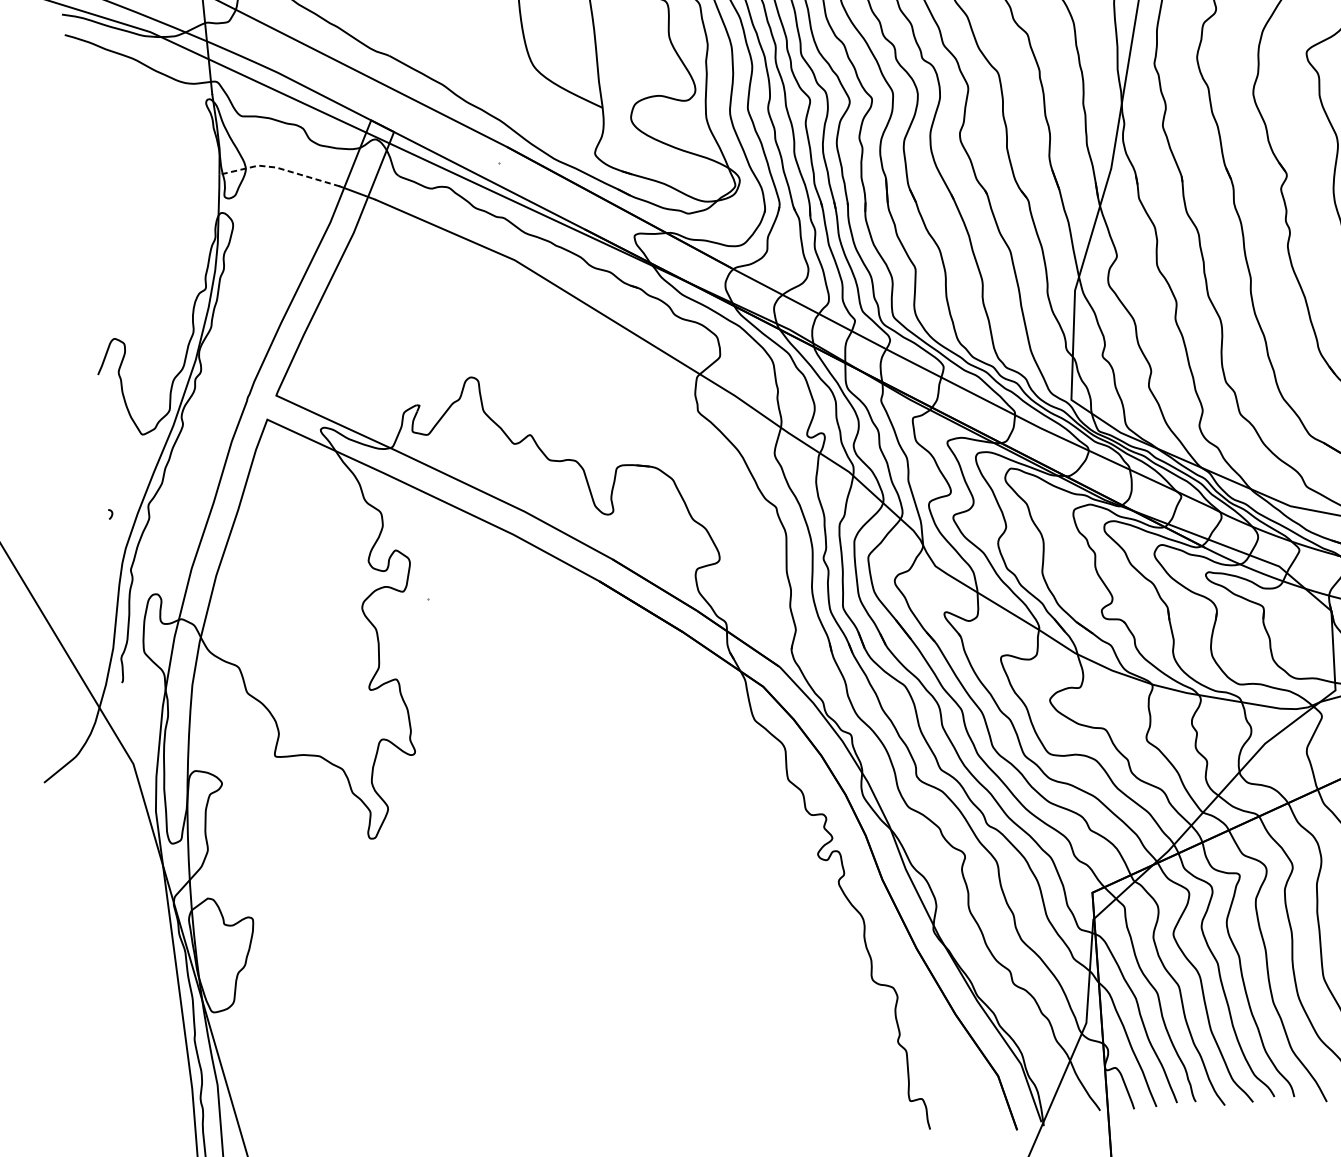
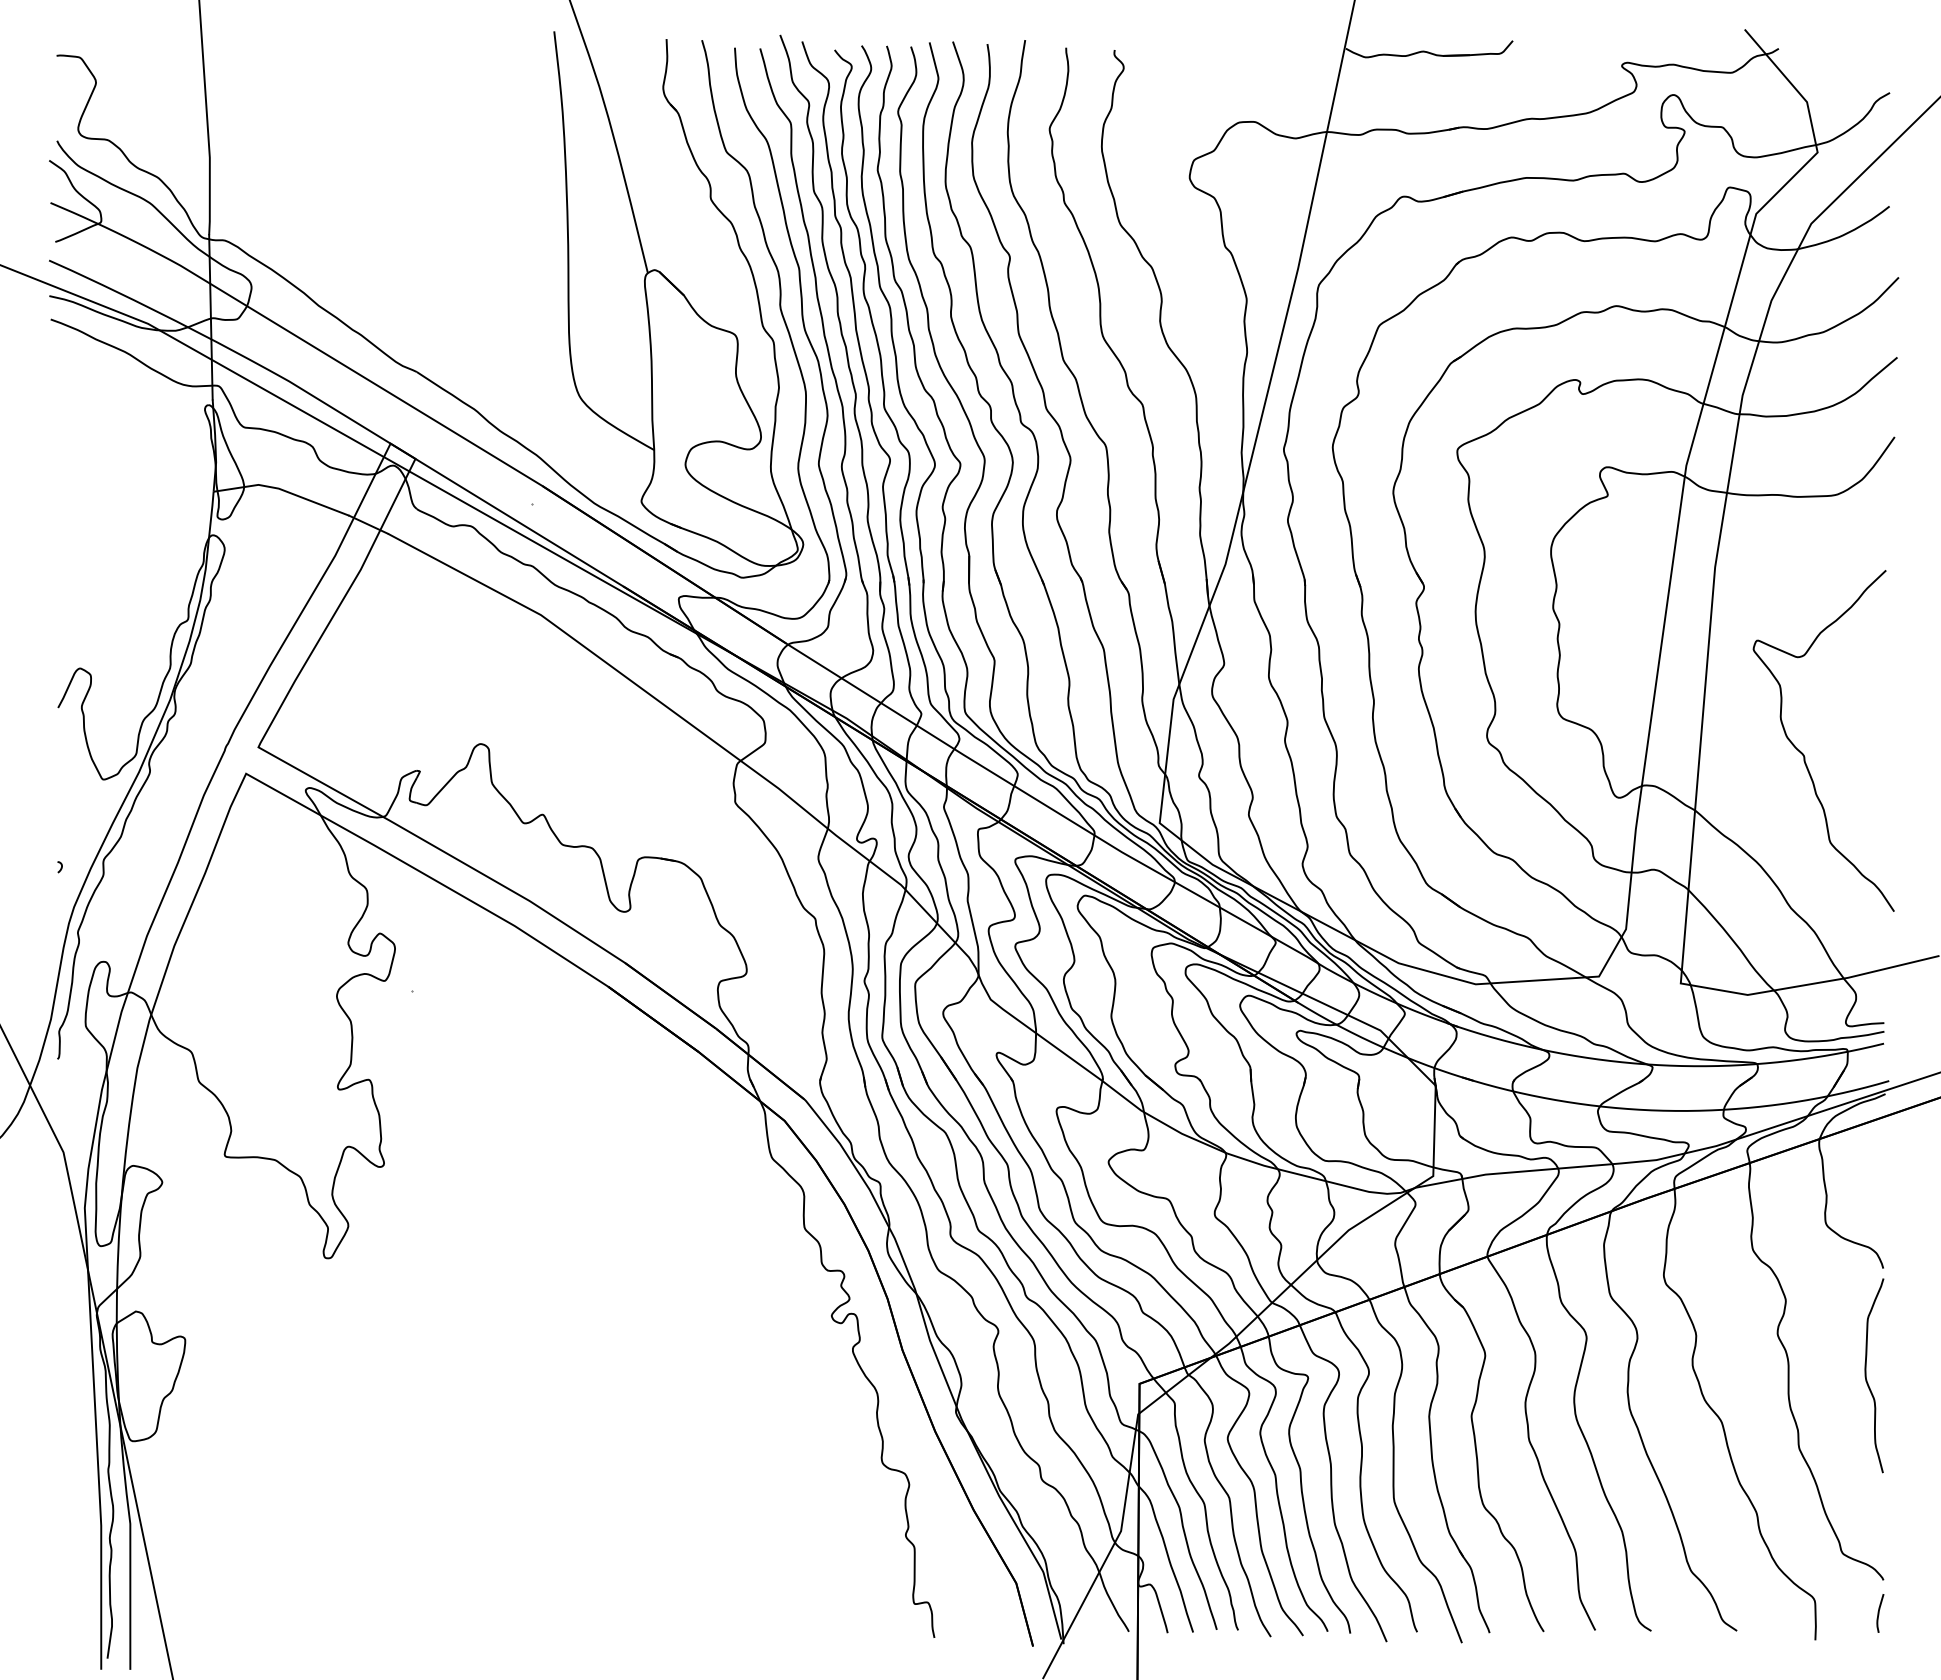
line: (278, 168) -> (281, 489), dashed -> solid

